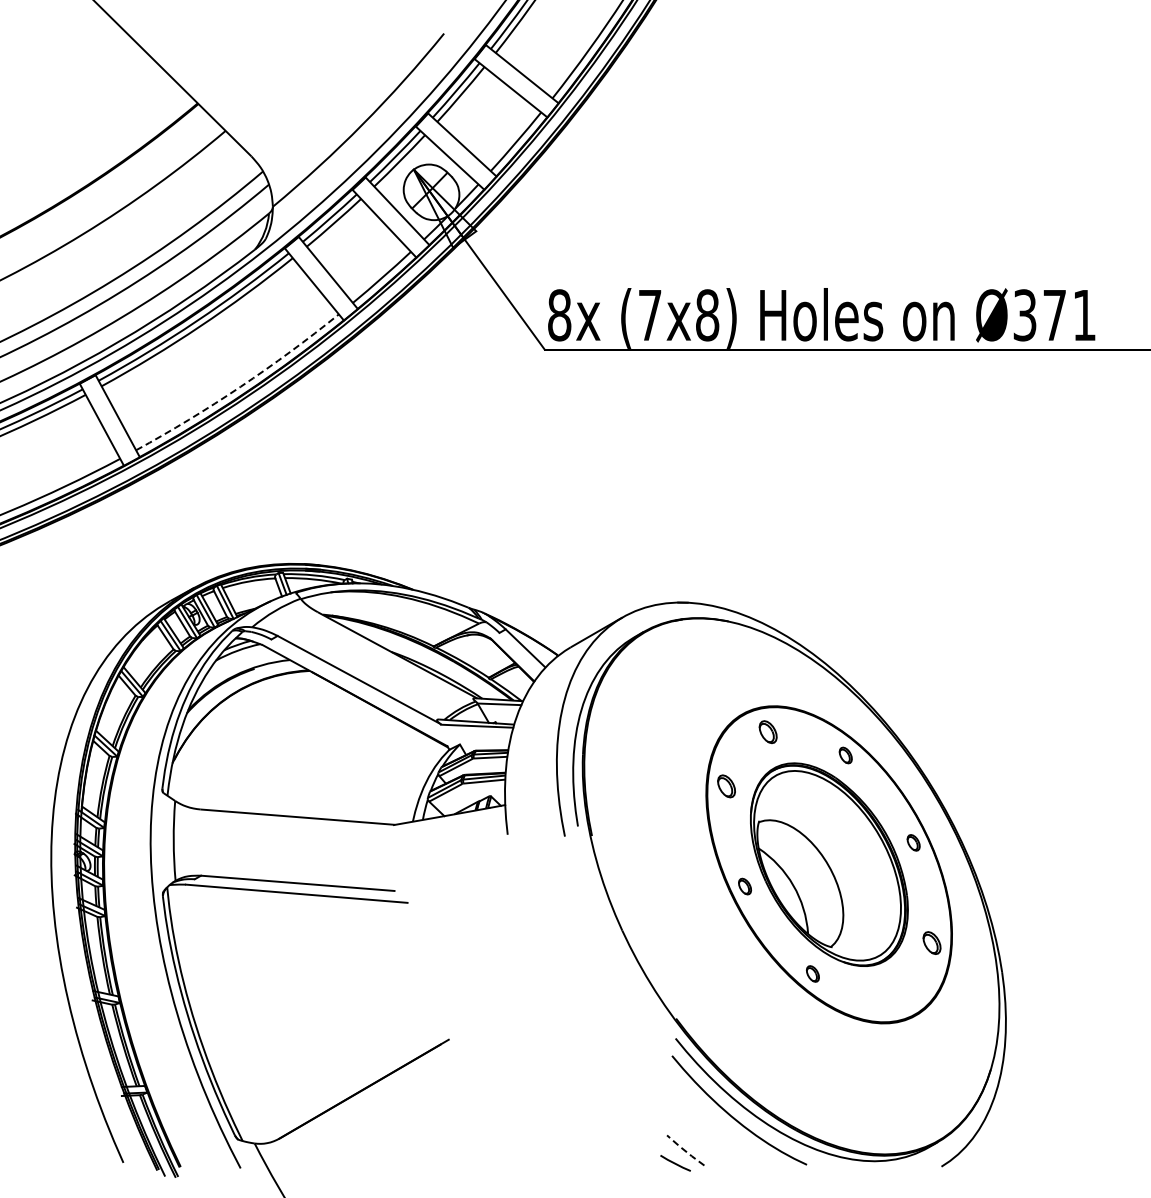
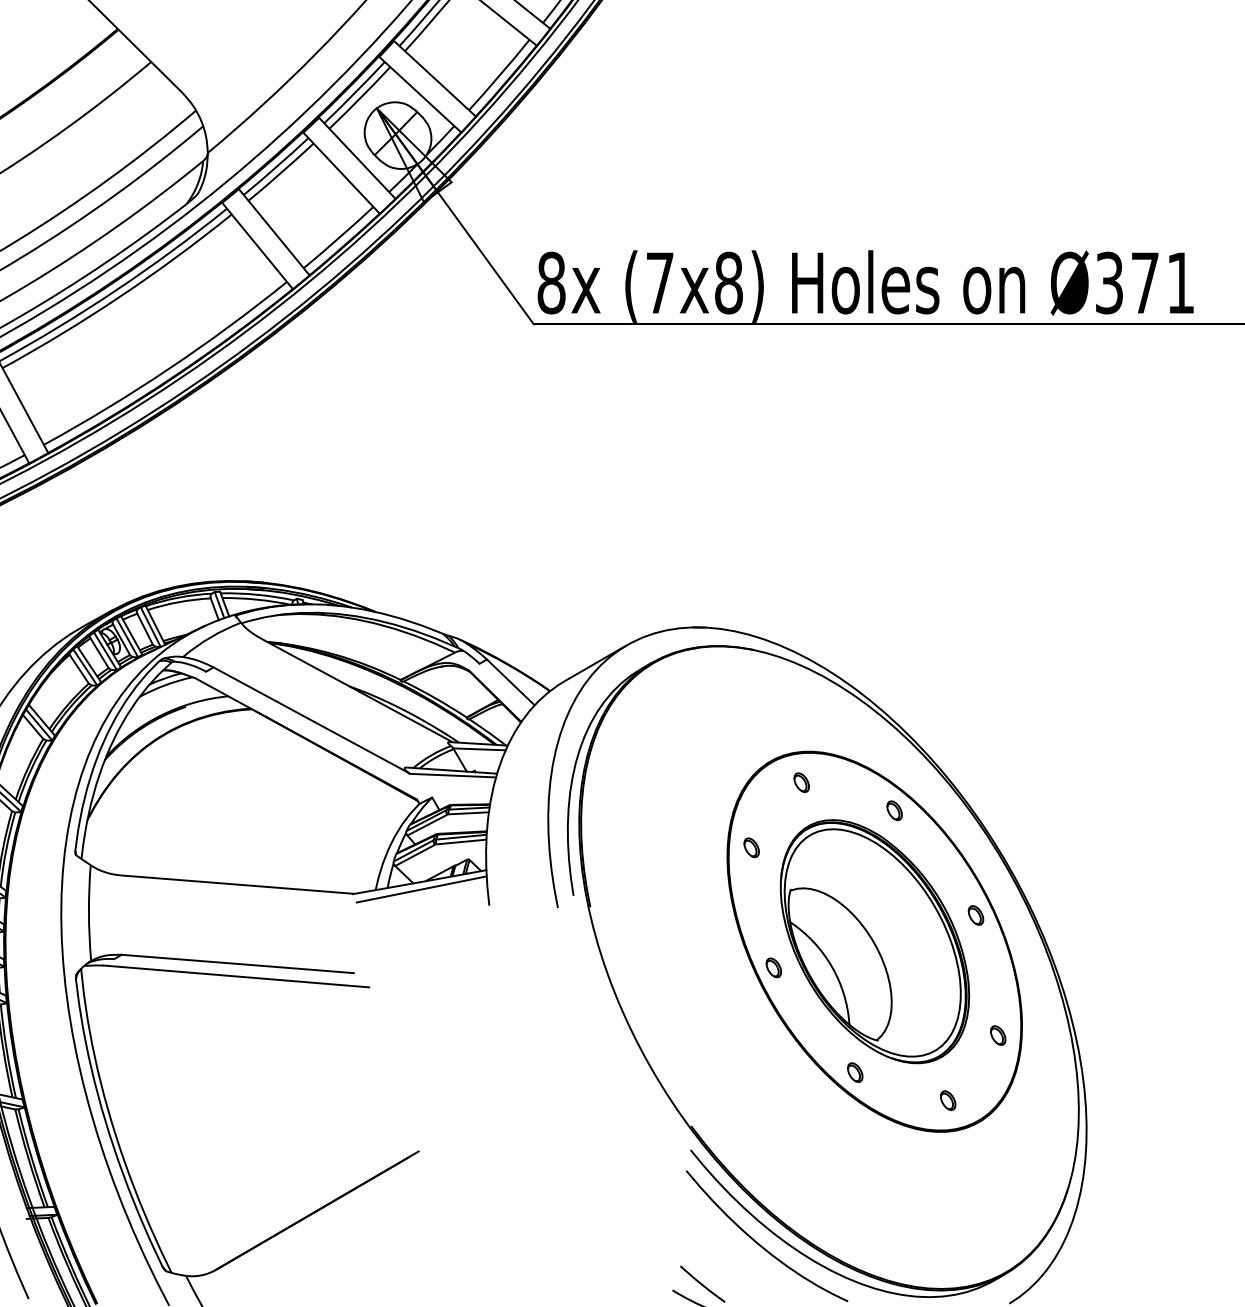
arc: (240, 386) -> (169, 368), dashed -> solid
part: (768, 731) -> (801, 781), size x0.71
part: (726, 786) -> (751, 847), size x0.71
line: (451, 821) -> (421, 889), added
part: (932, 942) -> (998, 1034), size x0.71
part: (890, 997) -> (948, 1100), added
line: (685, 1150) -> (702, 1284), dashed -> solid

